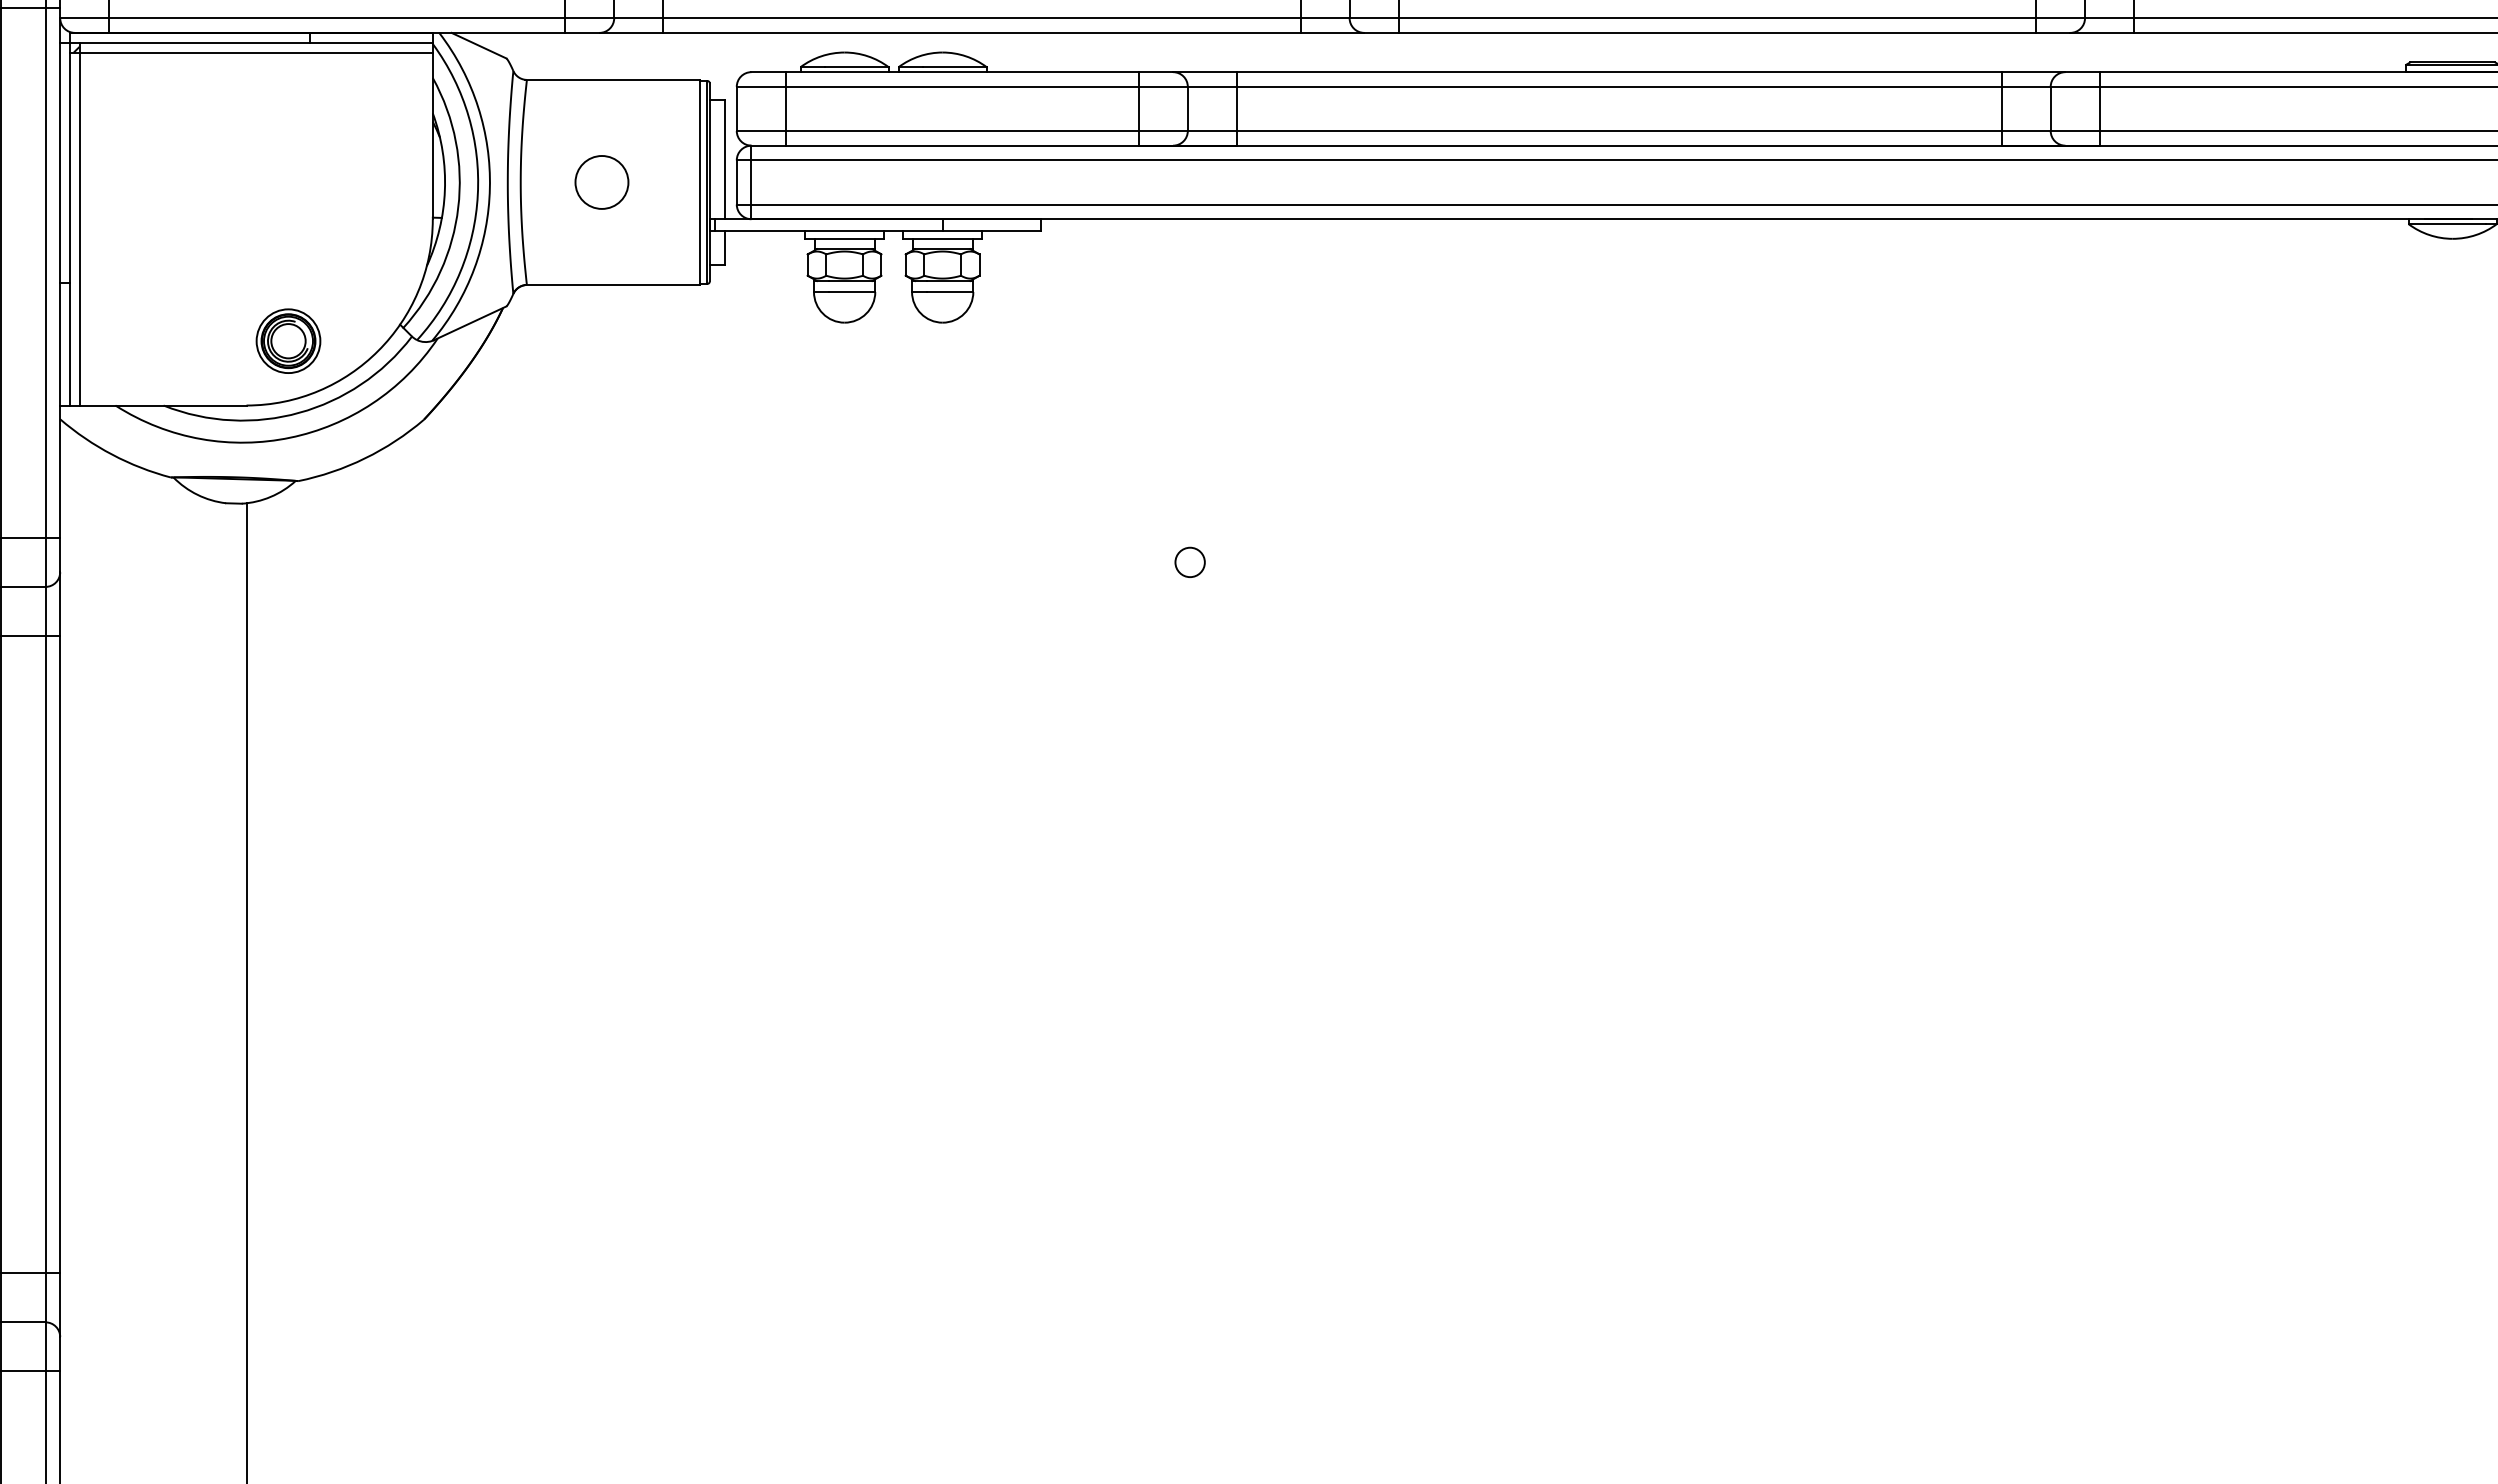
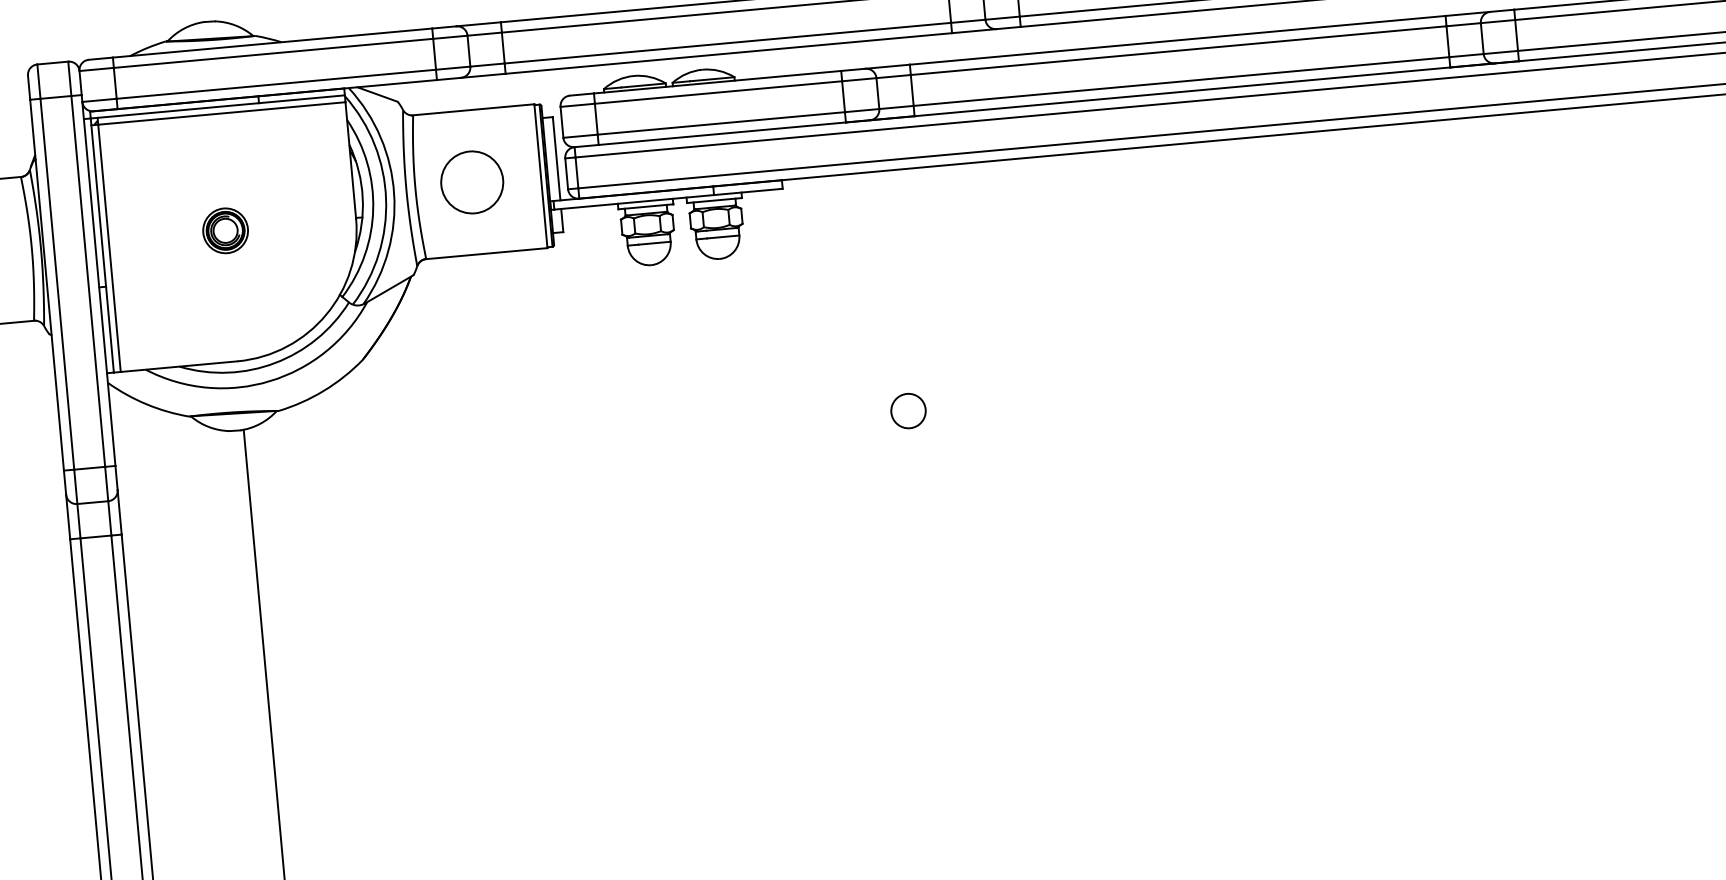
circle: (601, 182) -> (471, 182), size x1.67
part: (288, 340) -> (225, 230), moved
circle: (1189, 562) -> (907, 411), size x1.67

